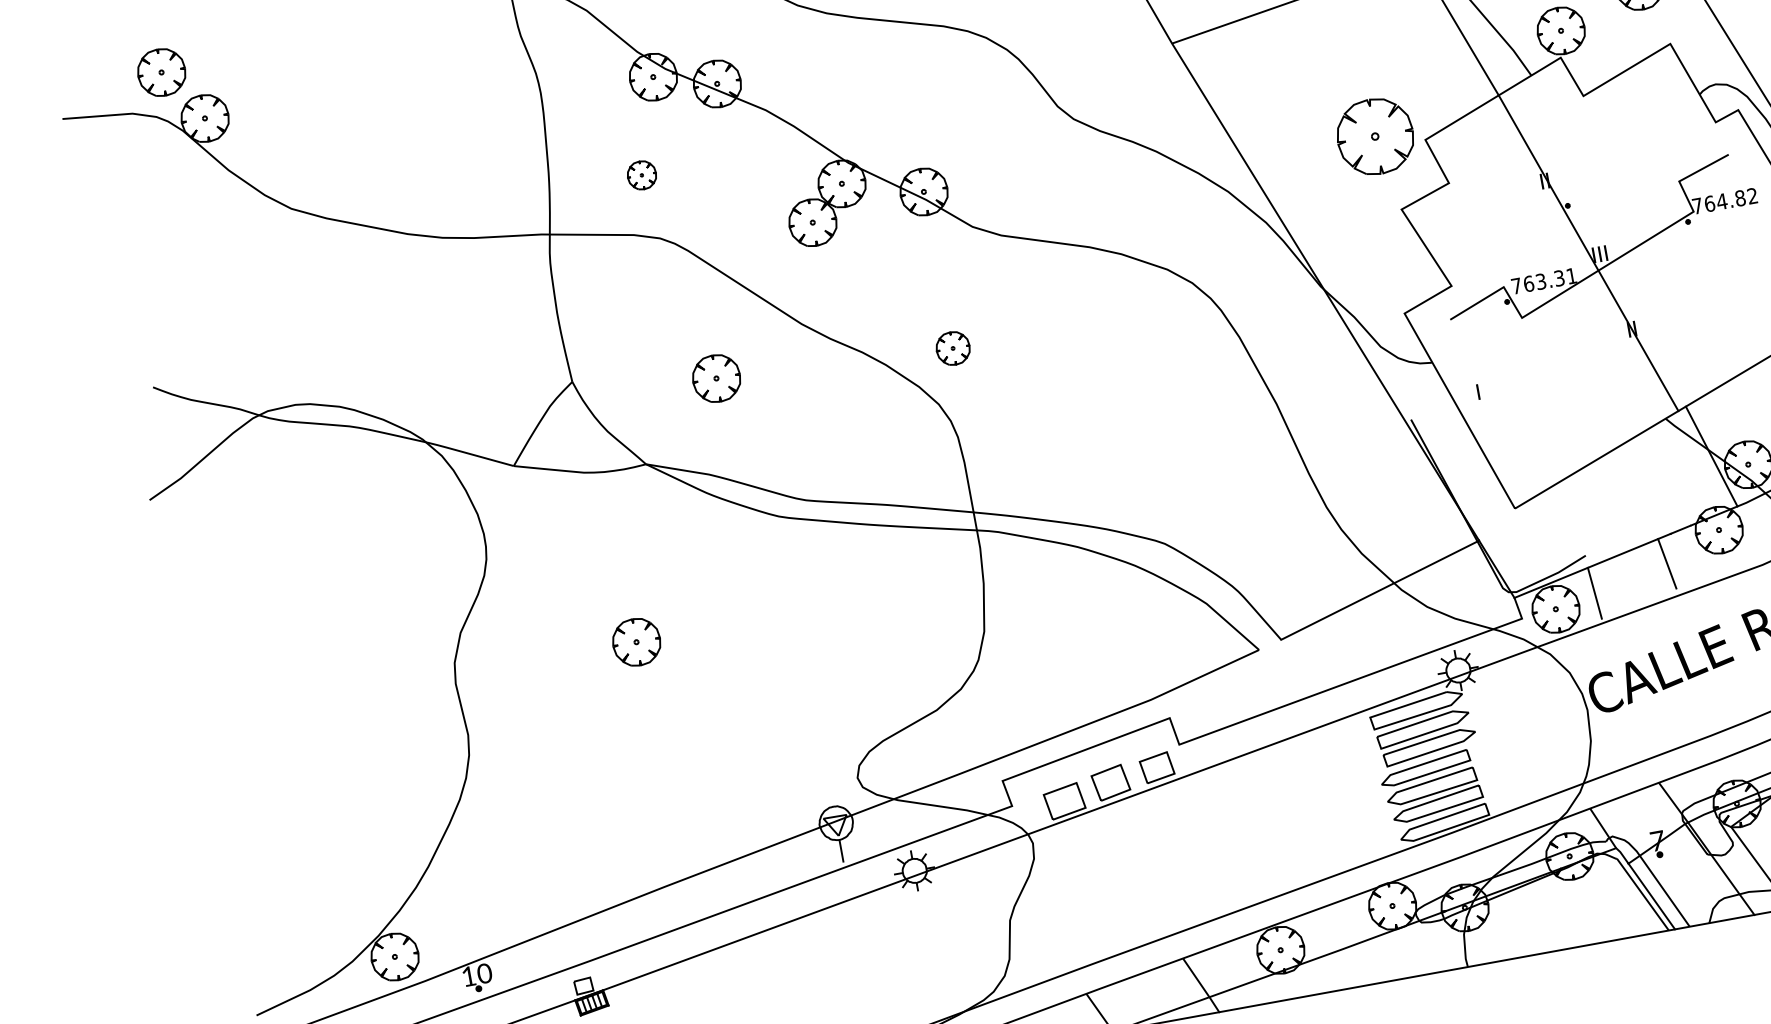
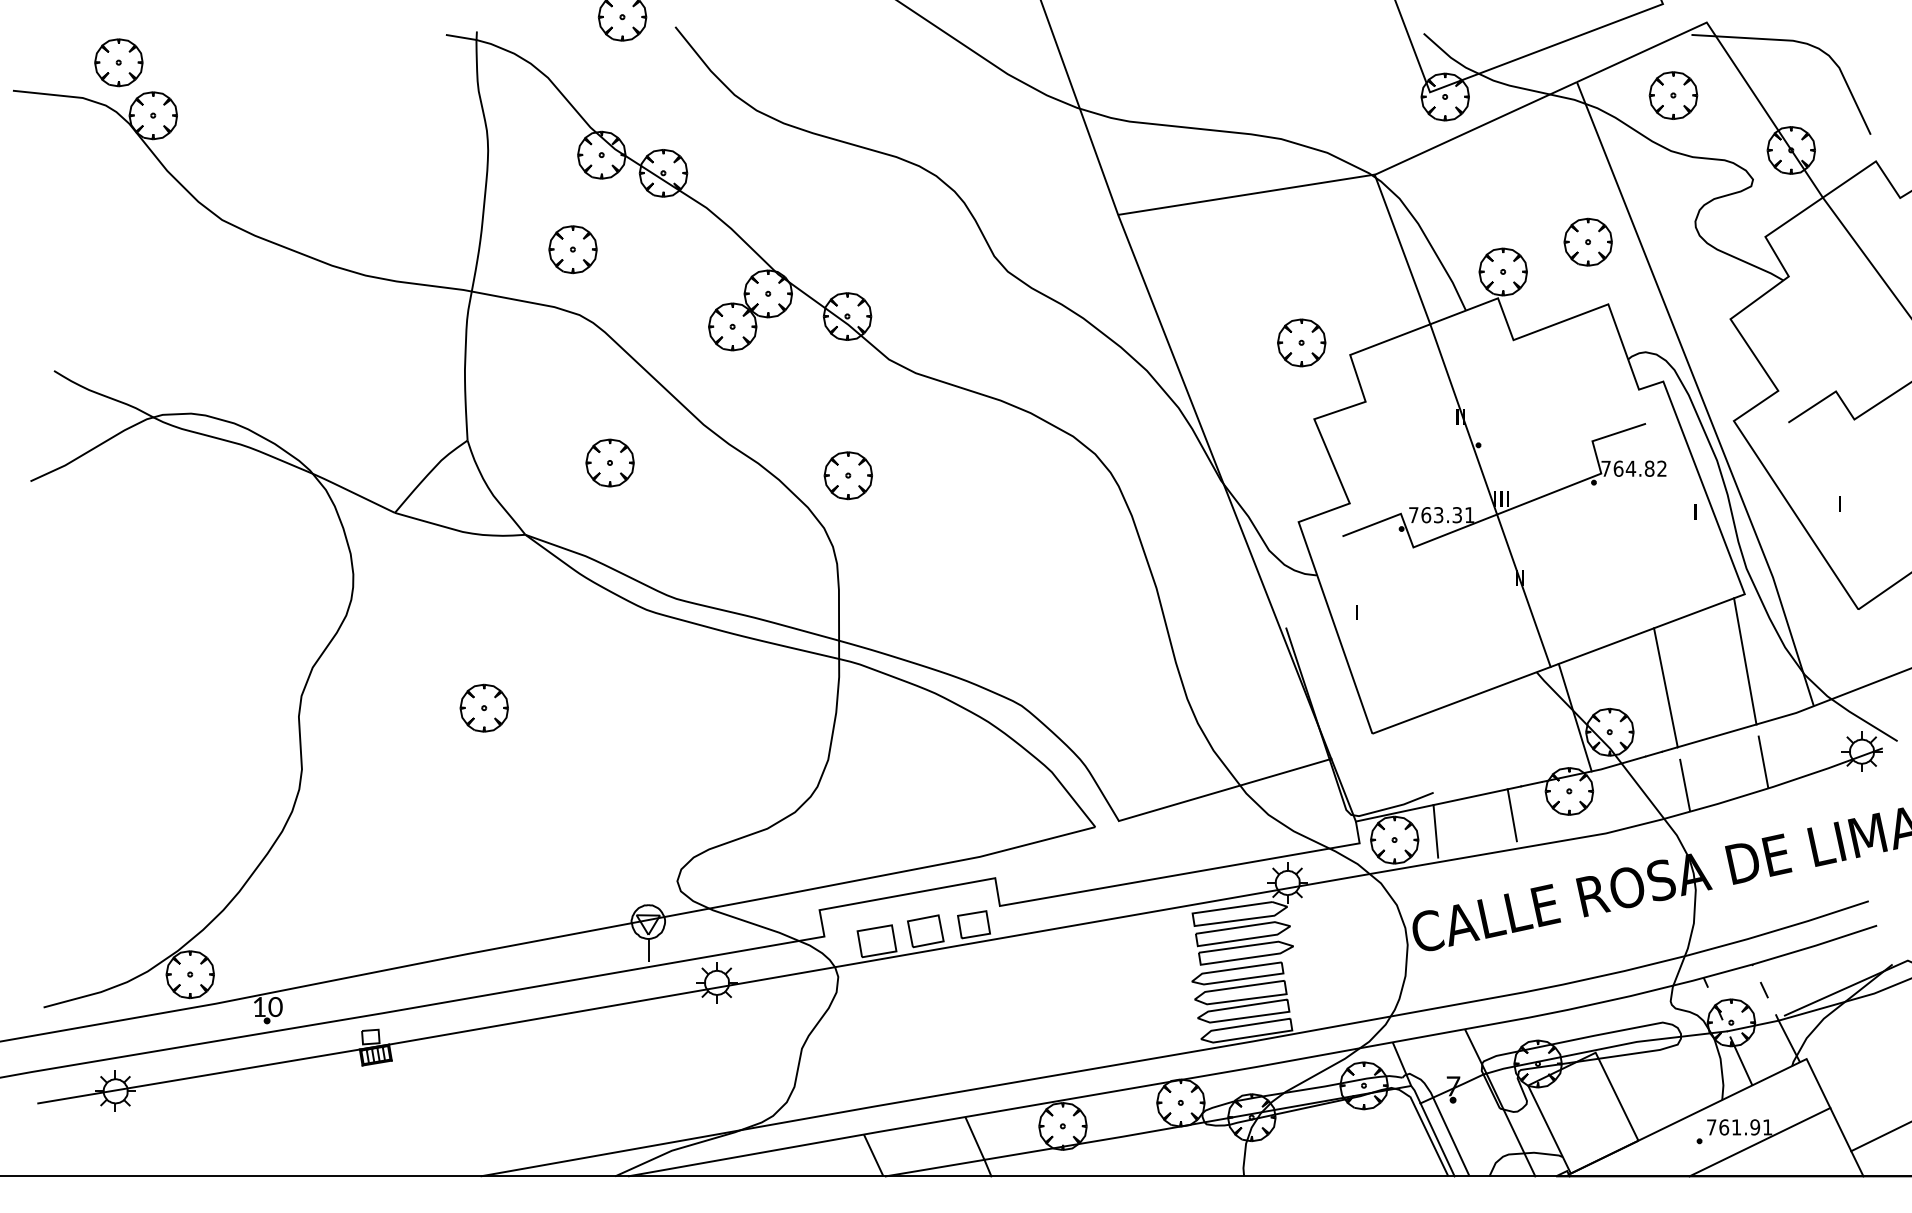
part: (1375, 136) -> (1301, 342), size x0.62
part: (641, 175) -> (572, 249), size x1.67
part: (952, 348) -> (847, 475), size x1.43

